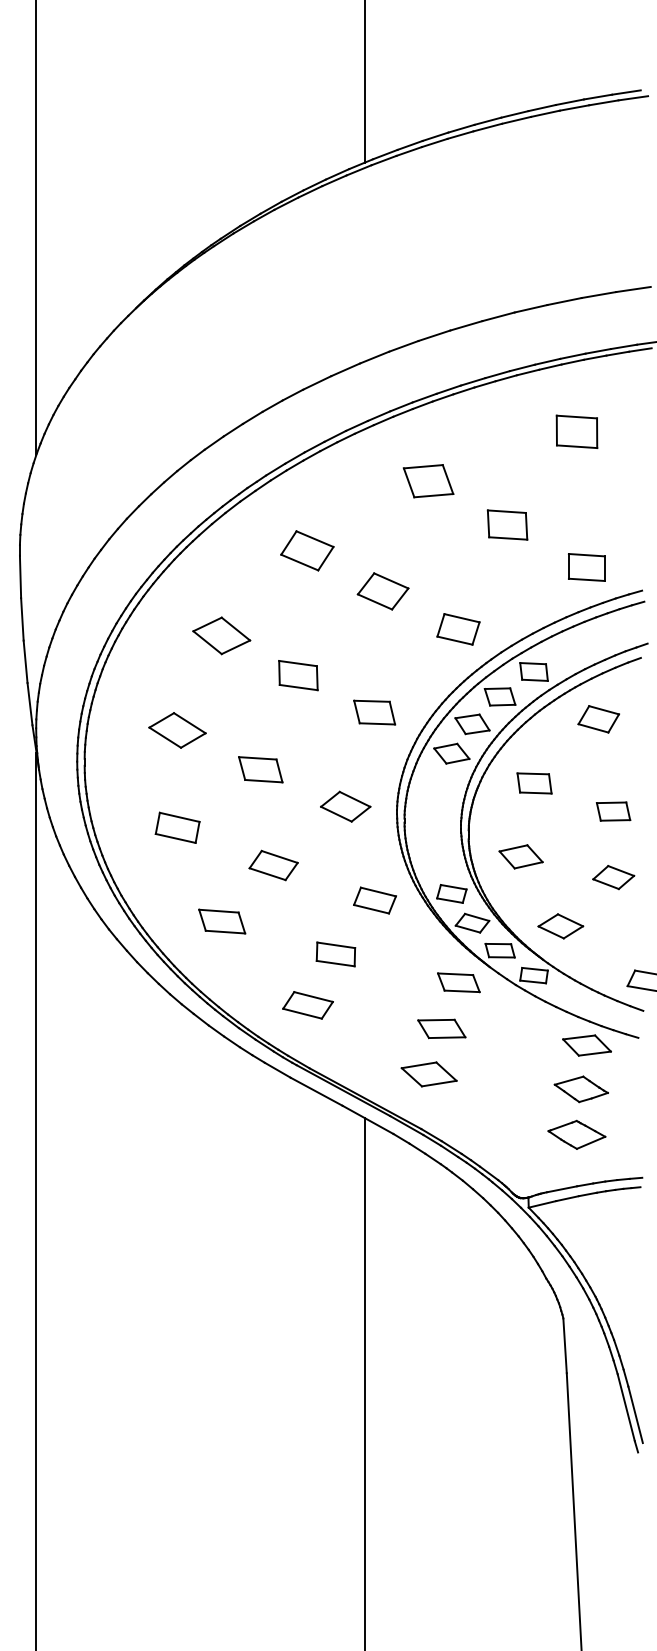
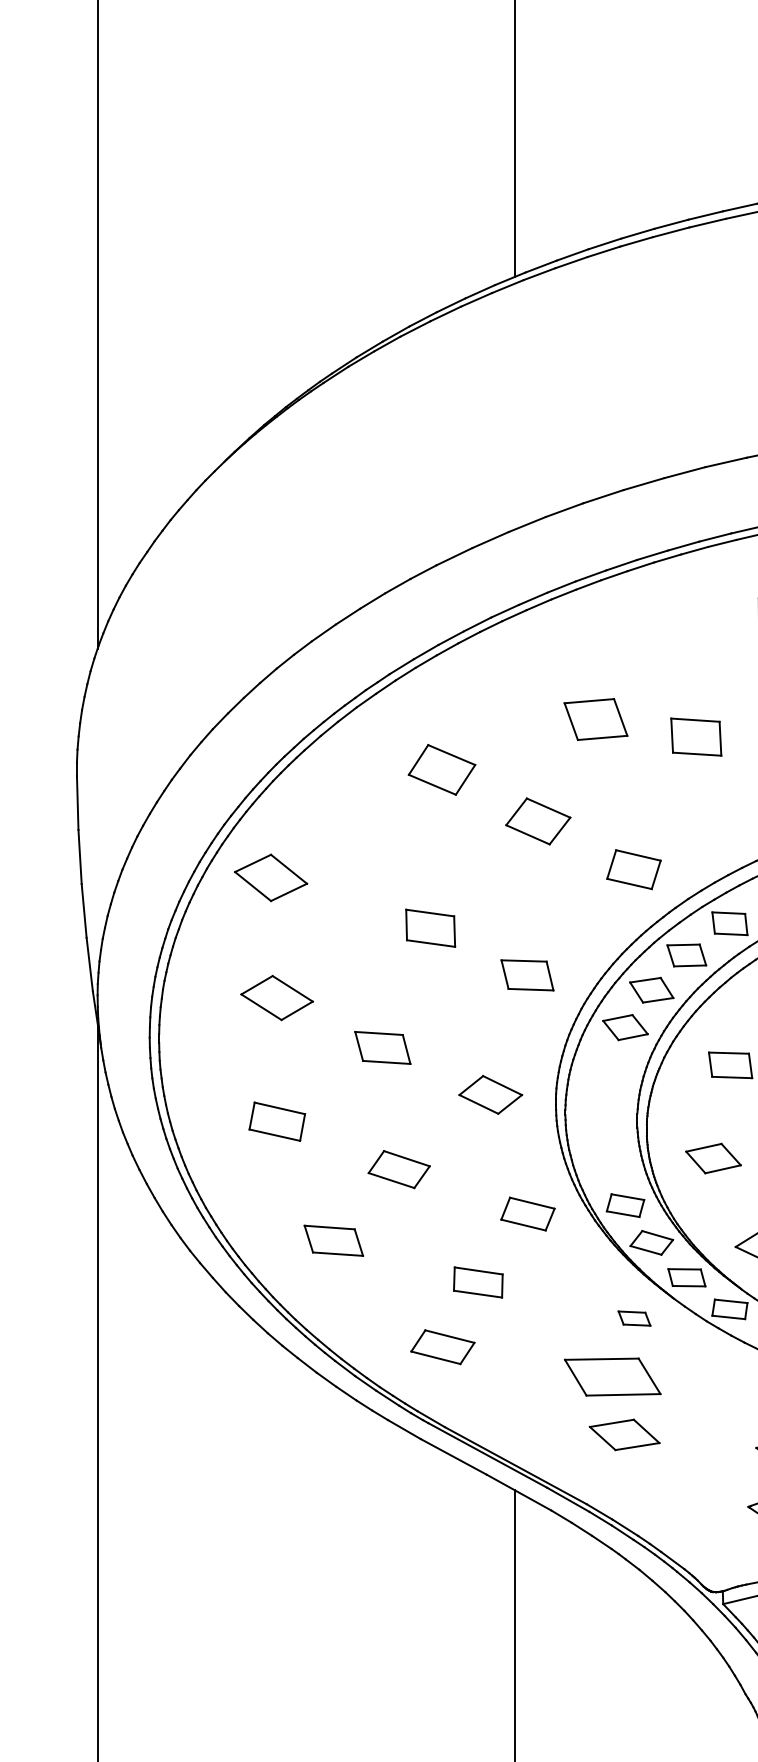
part: (428, 481) -> (595, 719), moved
part: (221, 635) -> (270, 877), moved
part: (458, 982) -> (633, 1318), size x0.6
part: (441, 1028) -> (612, 1376), size x1.6
part: (428, 1074) -> (623, 1434), moved

